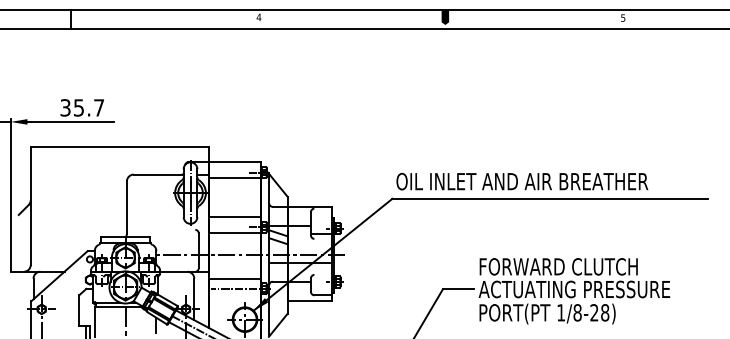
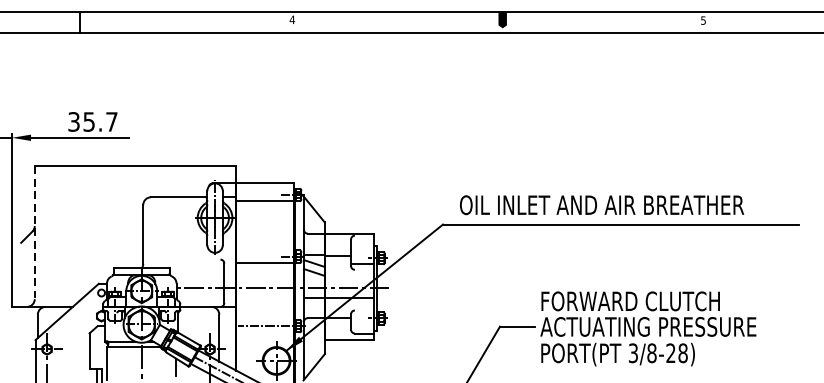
text: (522, 181) -> (602, 205), moved
line: (30, 206) -> (34, 233), solid -> dashed
line: (234, 217) -> (264, 245), removed
line: (234, 278) -> (264, 314), removed
text: (561, 312) -> (633, 352), 1/8-28) -> 3/8-28)

